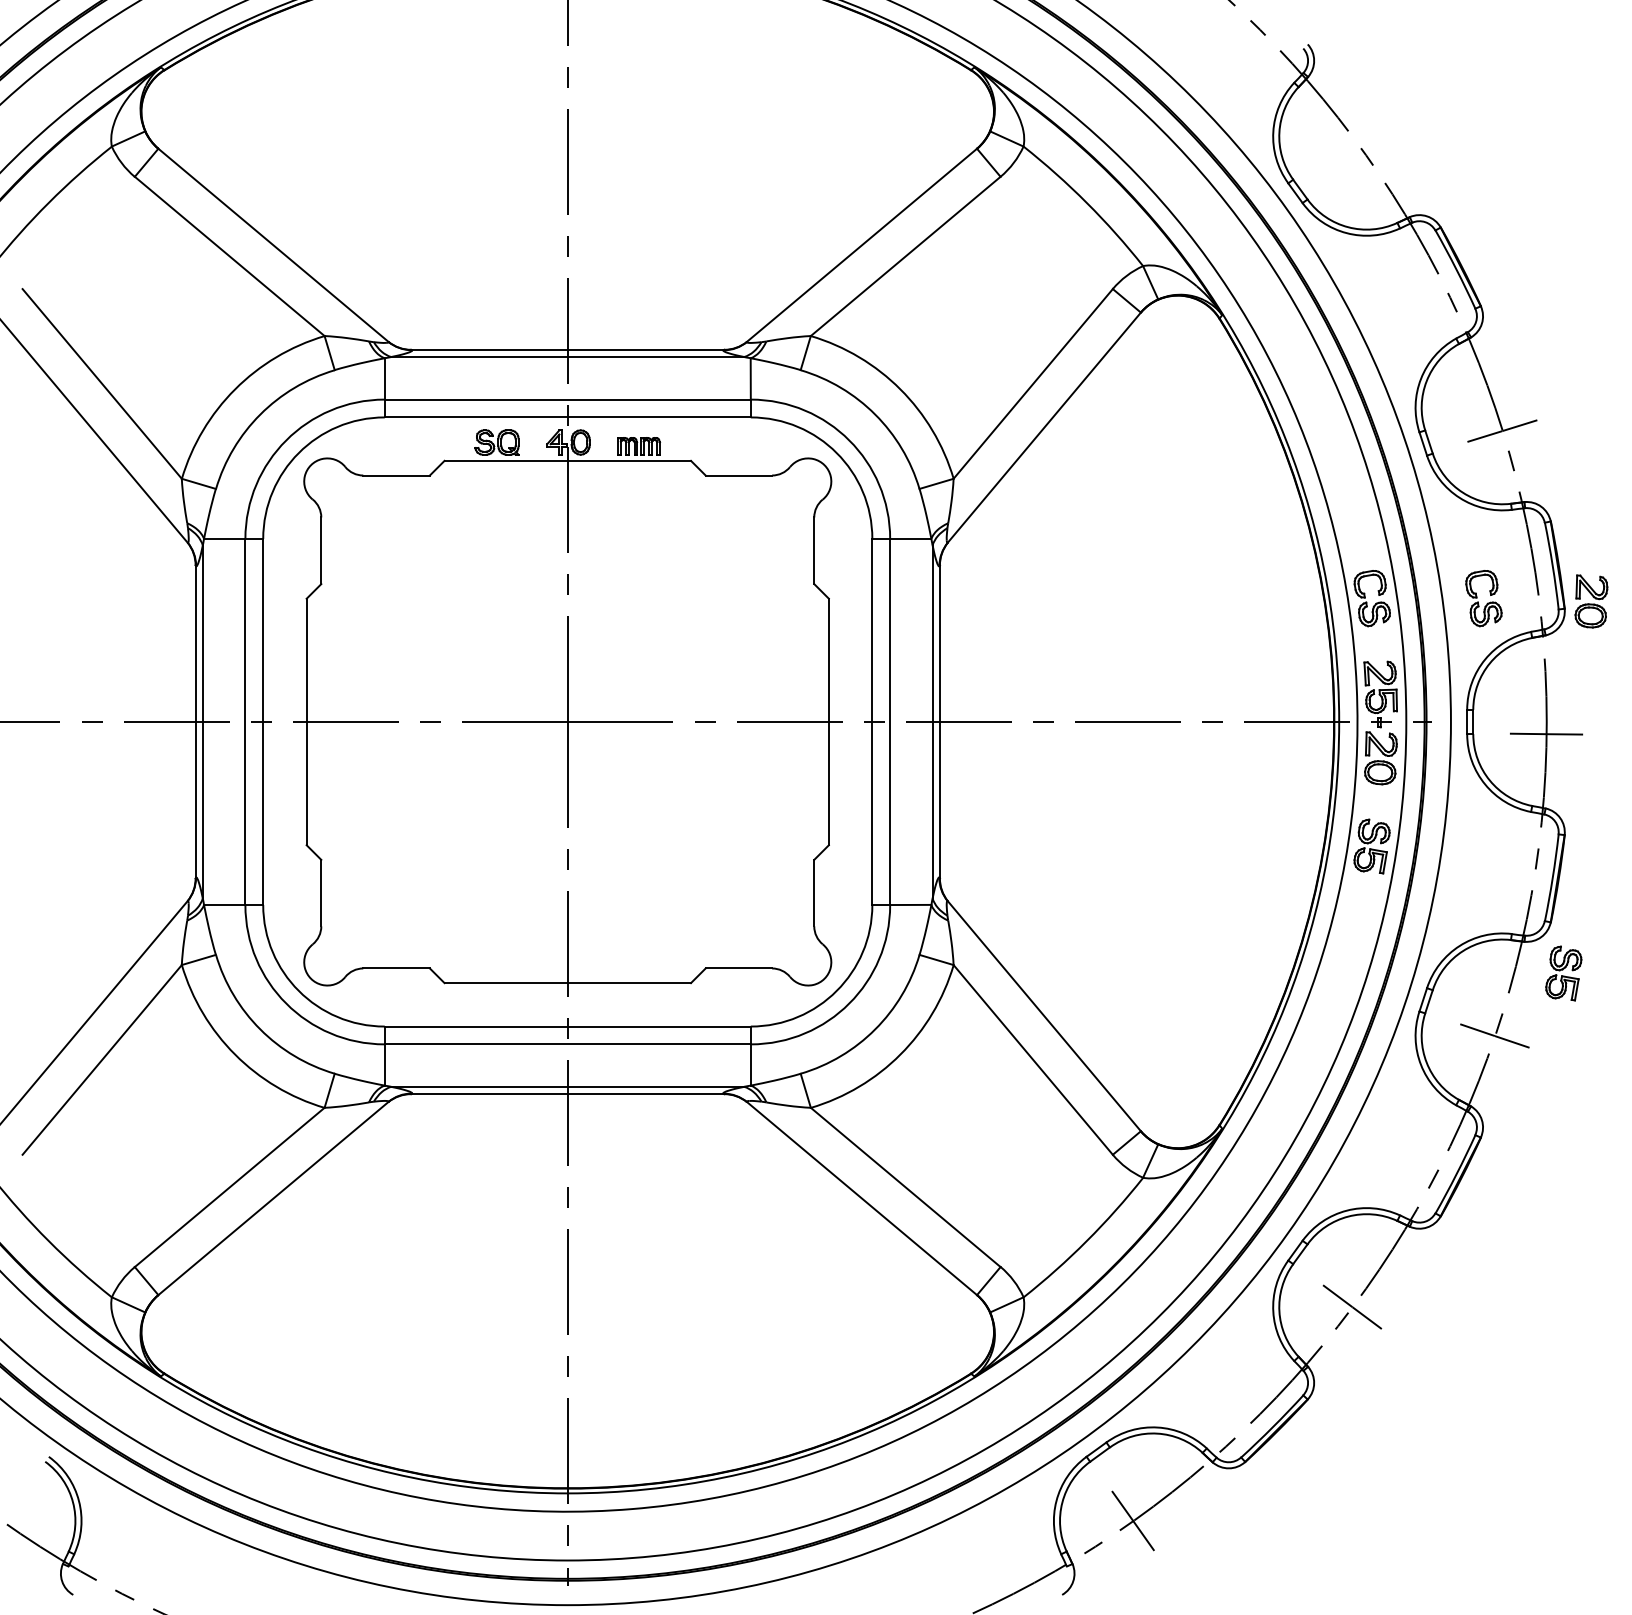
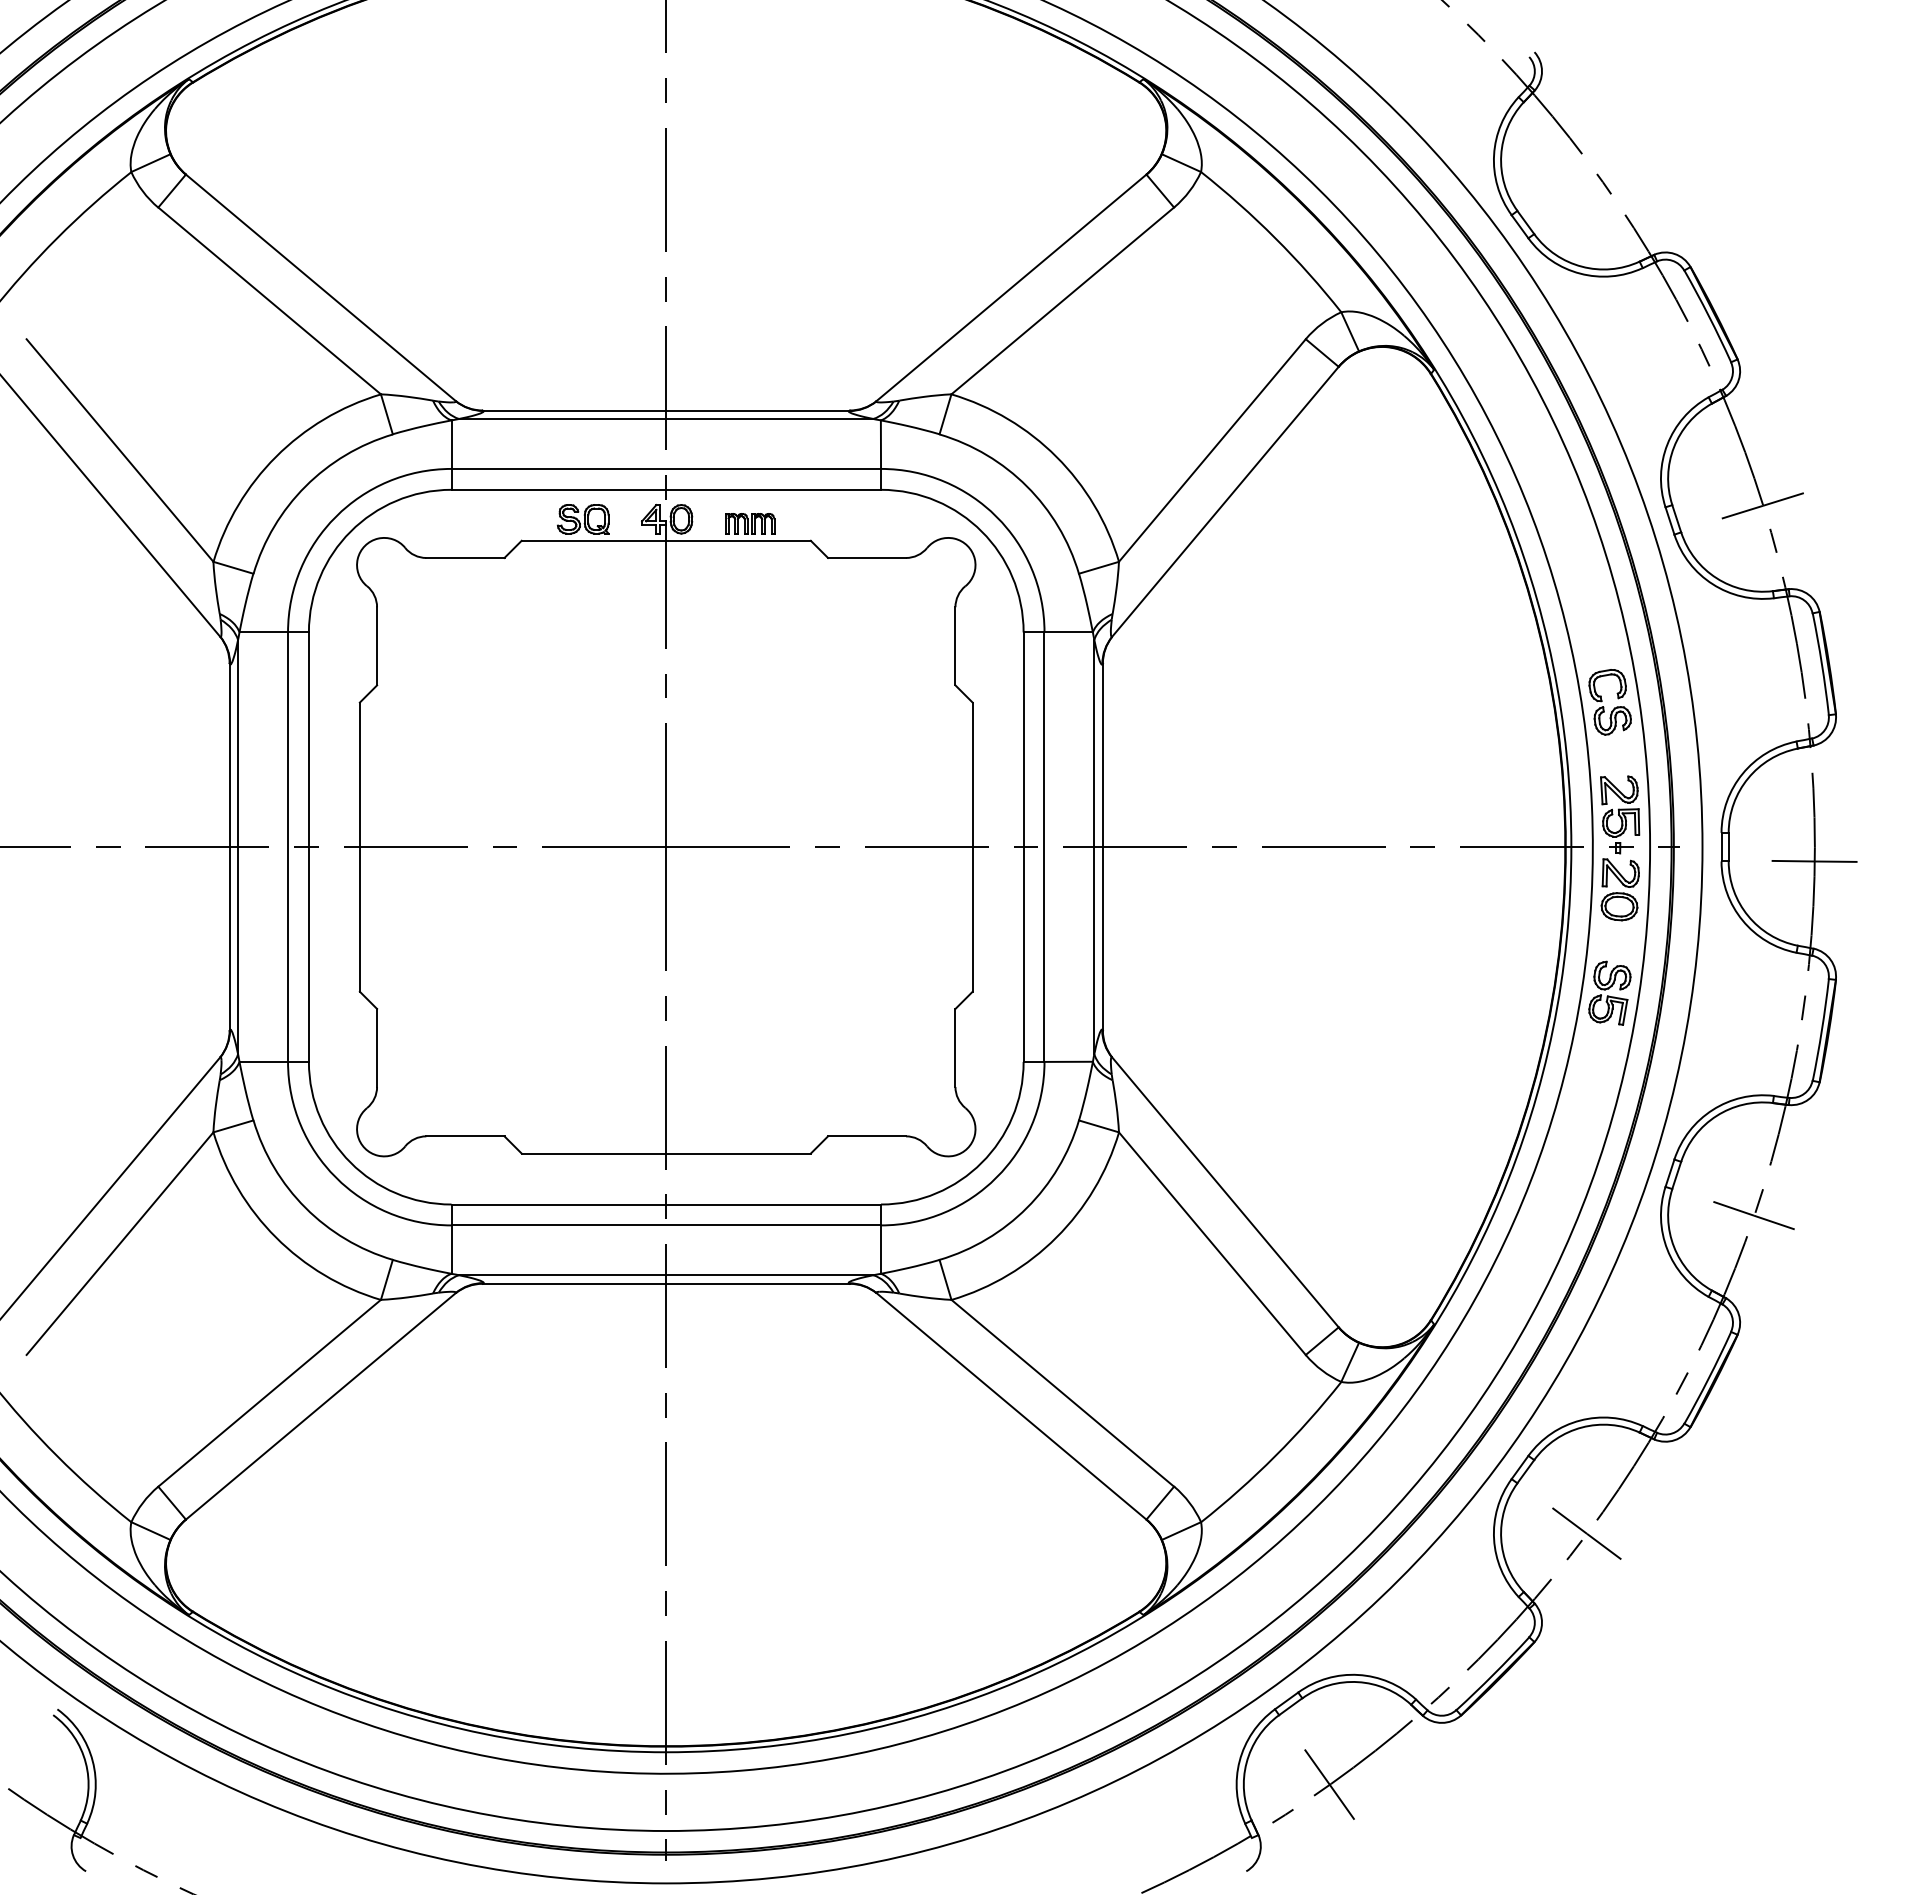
part: (1477, 597) -> (1733, 701), removed
part: (1590, 601) -> (1866, 705), removed
part: (1563, 972) -> (1834, 1141), removed

